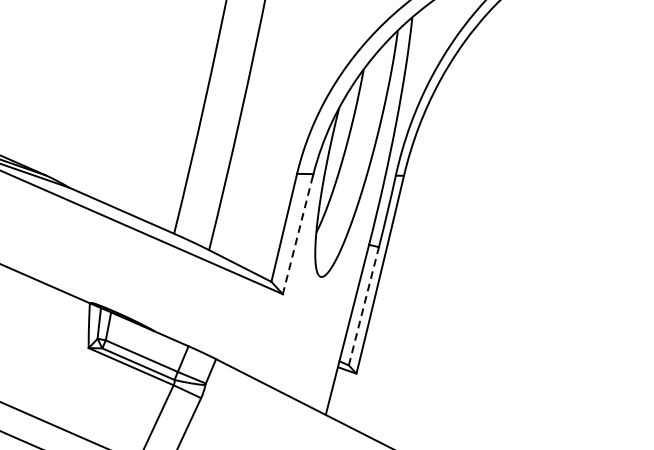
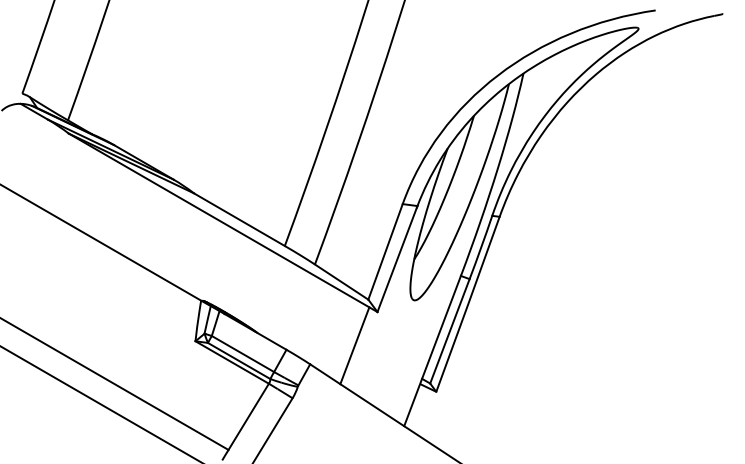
line: (298, 234) -> (397, 259), dashed -> solid
line: (363, 306) -> (449, 331), dashed -> solid
line: (261, 333) -> (354, 345), added

